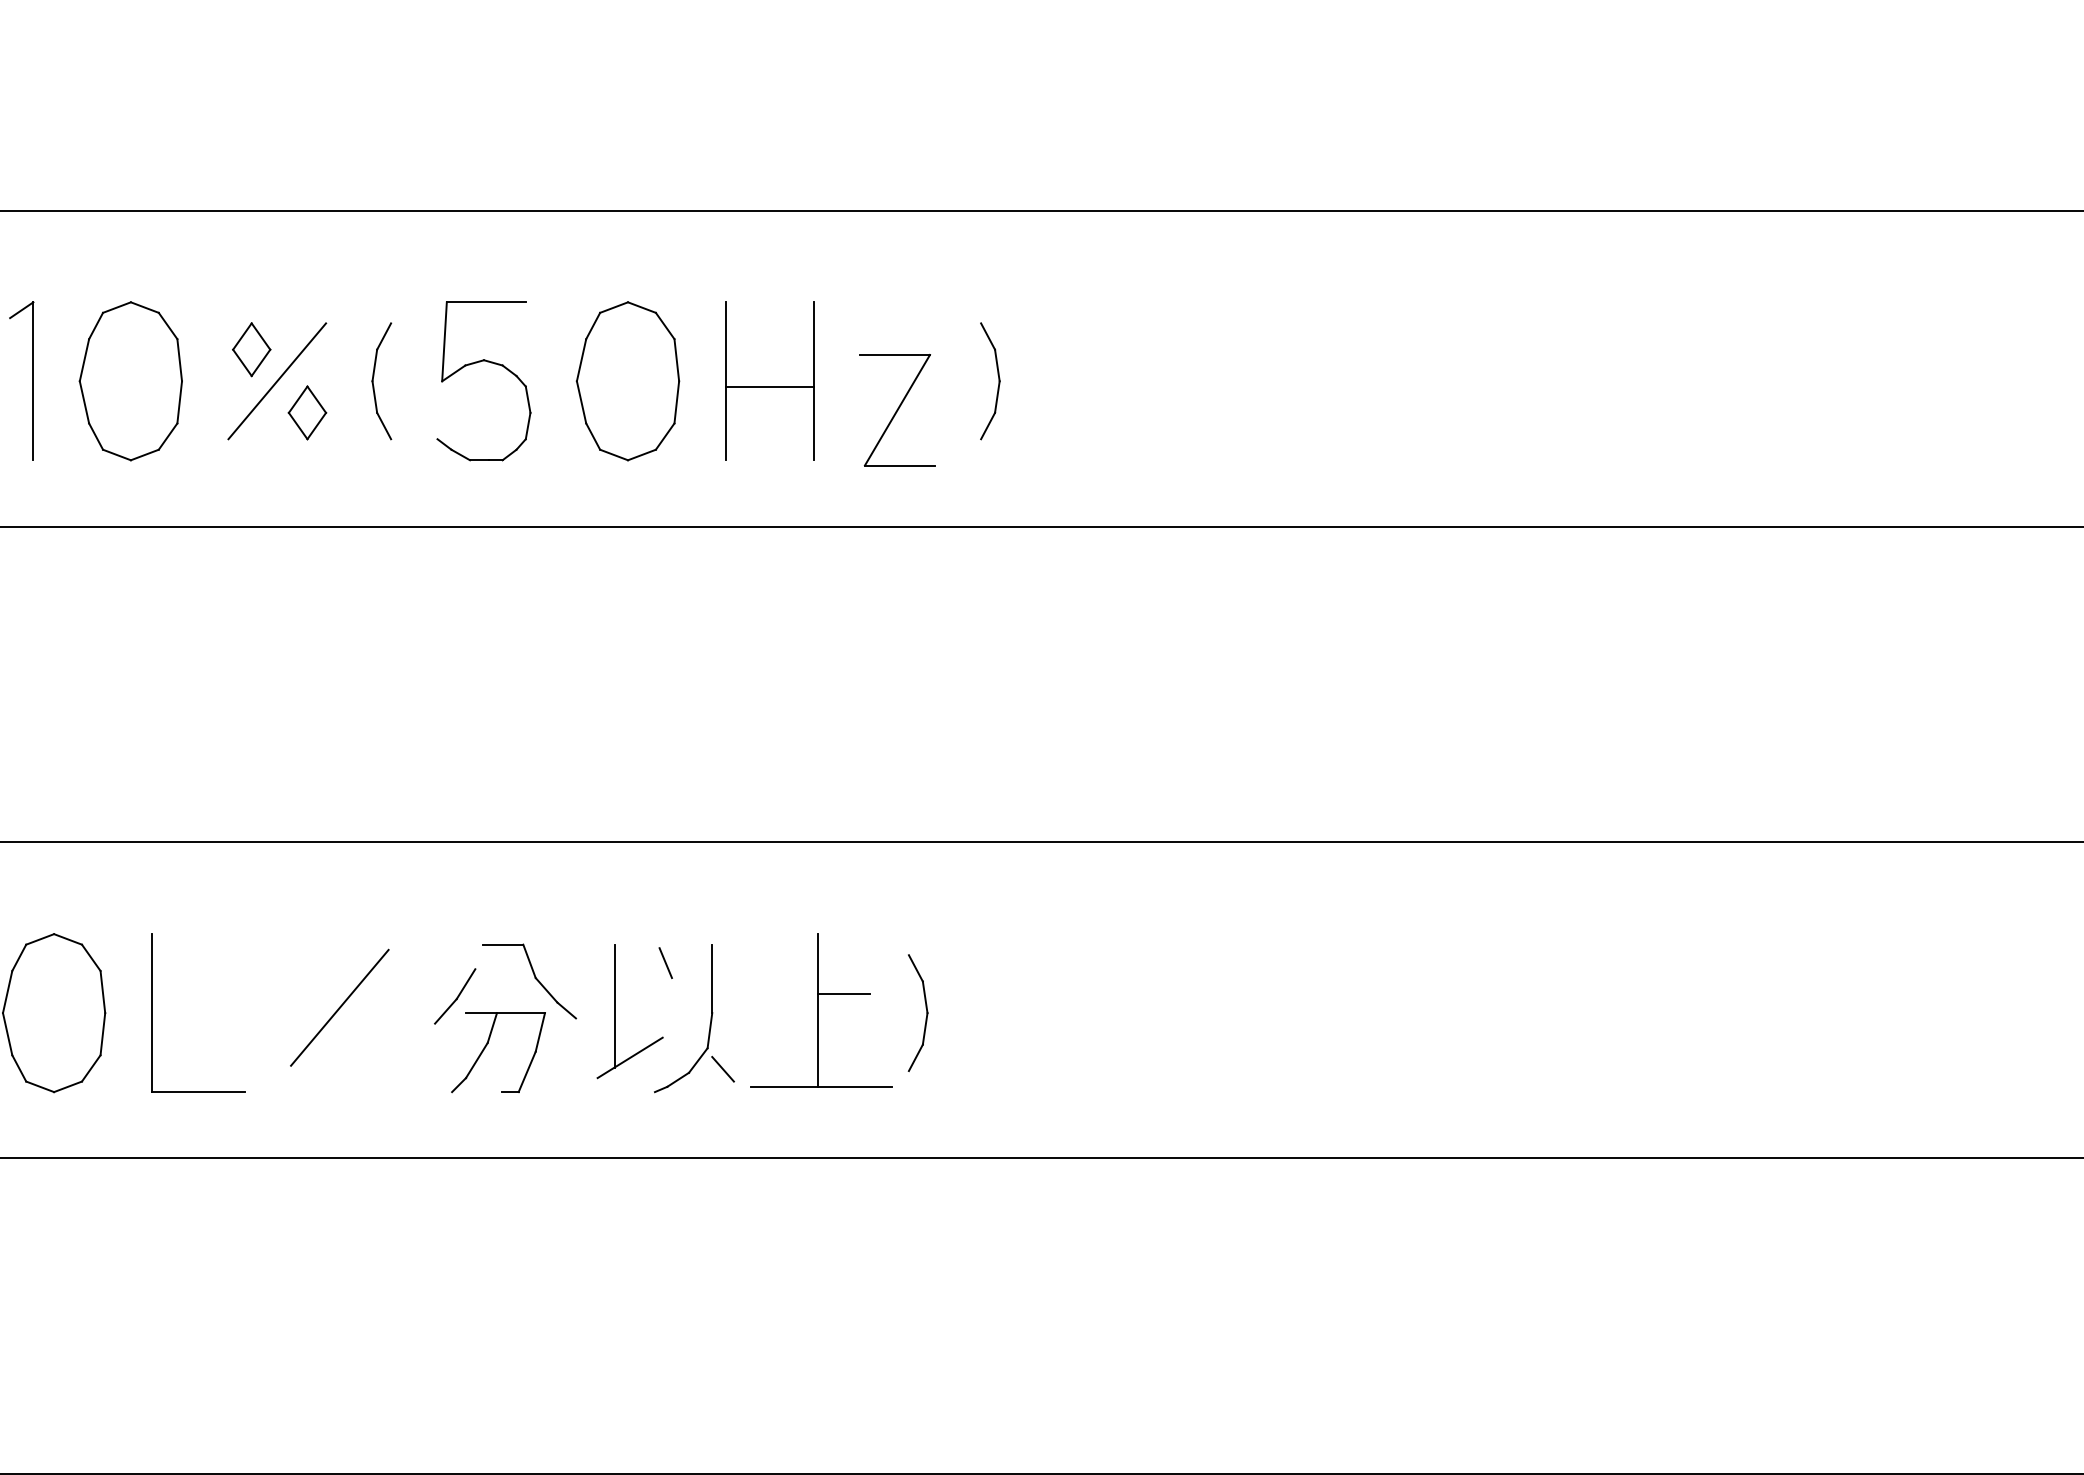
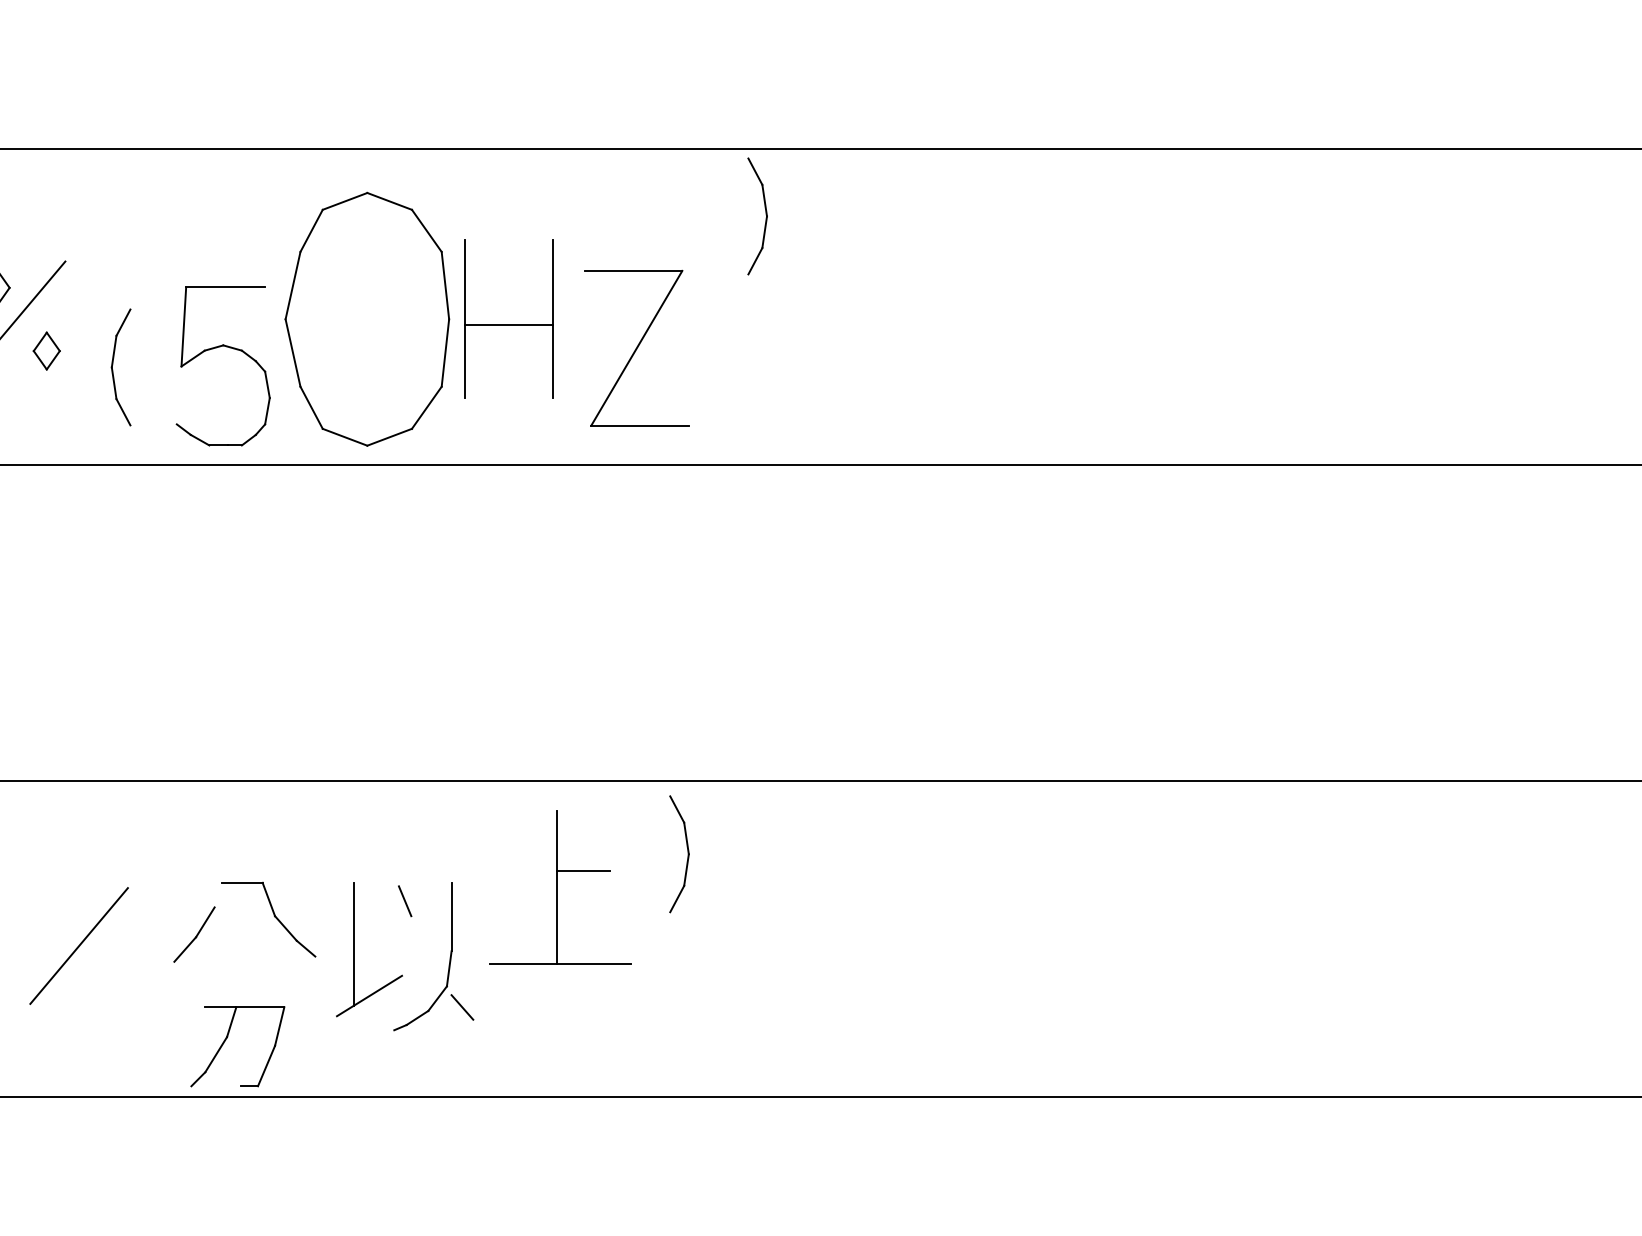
part: (480, 362) -> (219, 347), moved
part: (373, 381) -> (112, 367), moved
part: (627, 381) -> (366, 319), size x1.6
part: (998, 381) -> (765, 216), moved
part: (897, 410) -> (636, 348), size x1.4
part: (307, 412) -> (46, 350), size x0.7
part: (925, 1008) -> (686, 849), moved
part: (821, 1010) -> (560, 887), moved
part: (487, 1045) -> (226, 1039), moved

